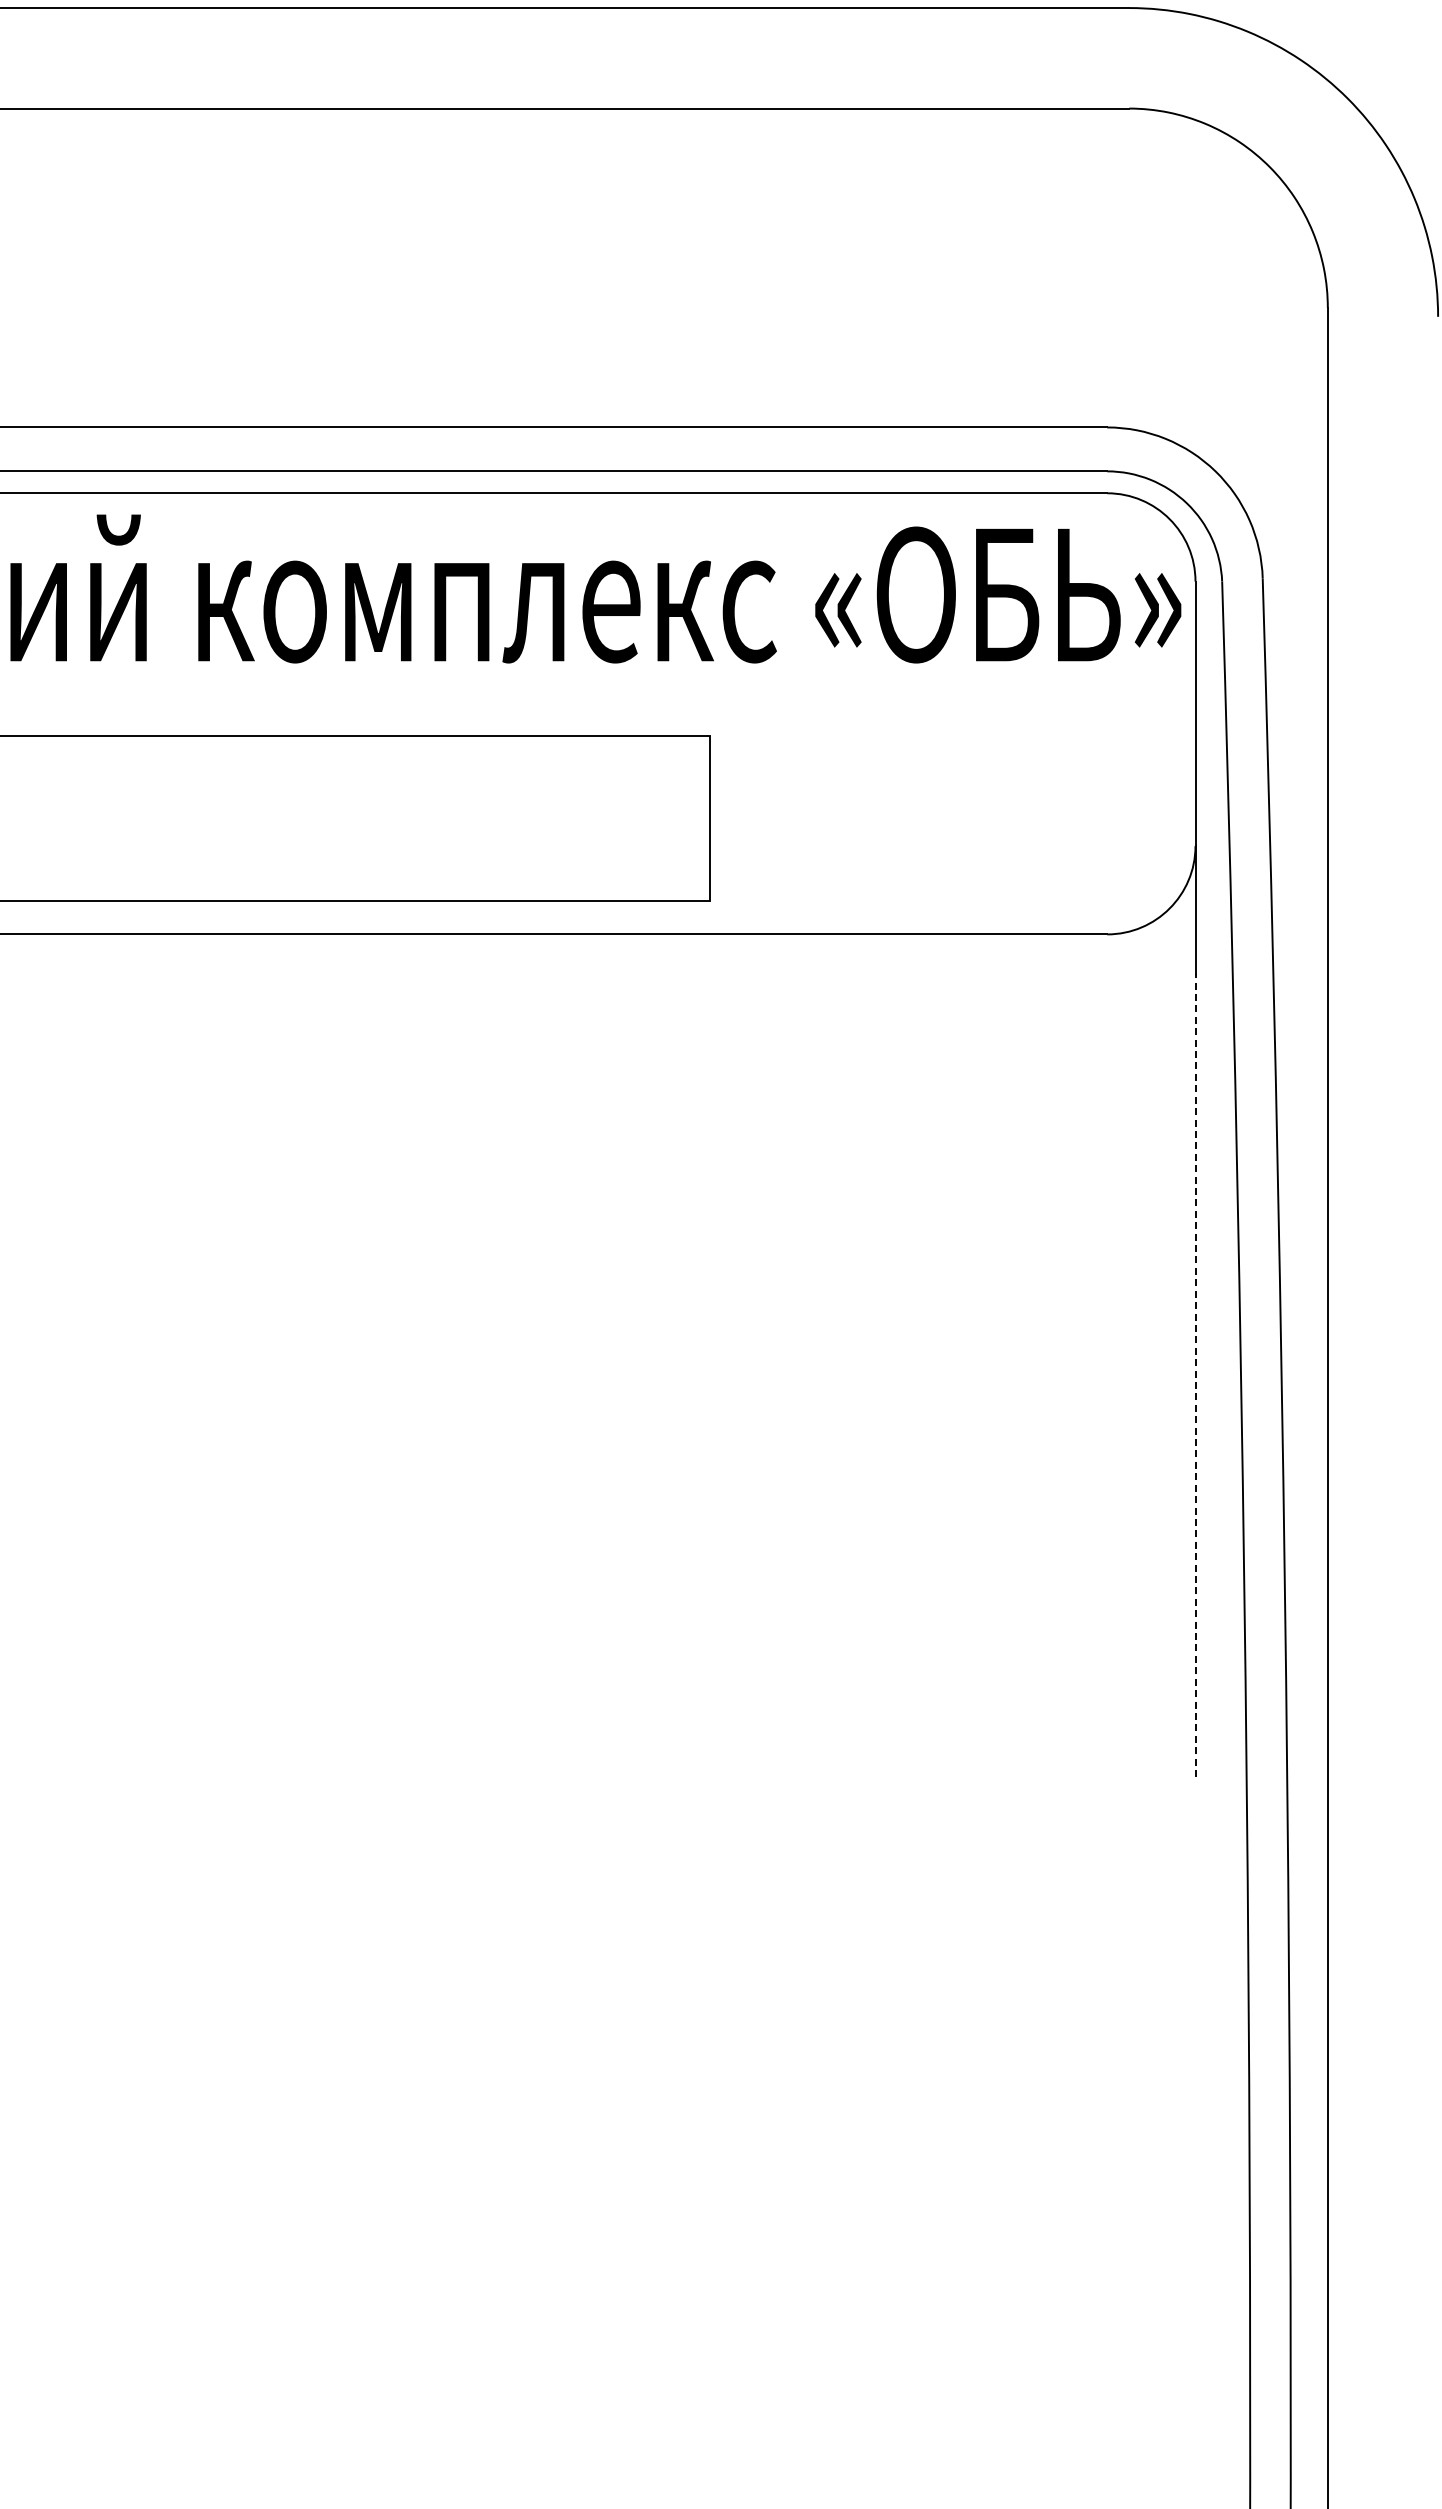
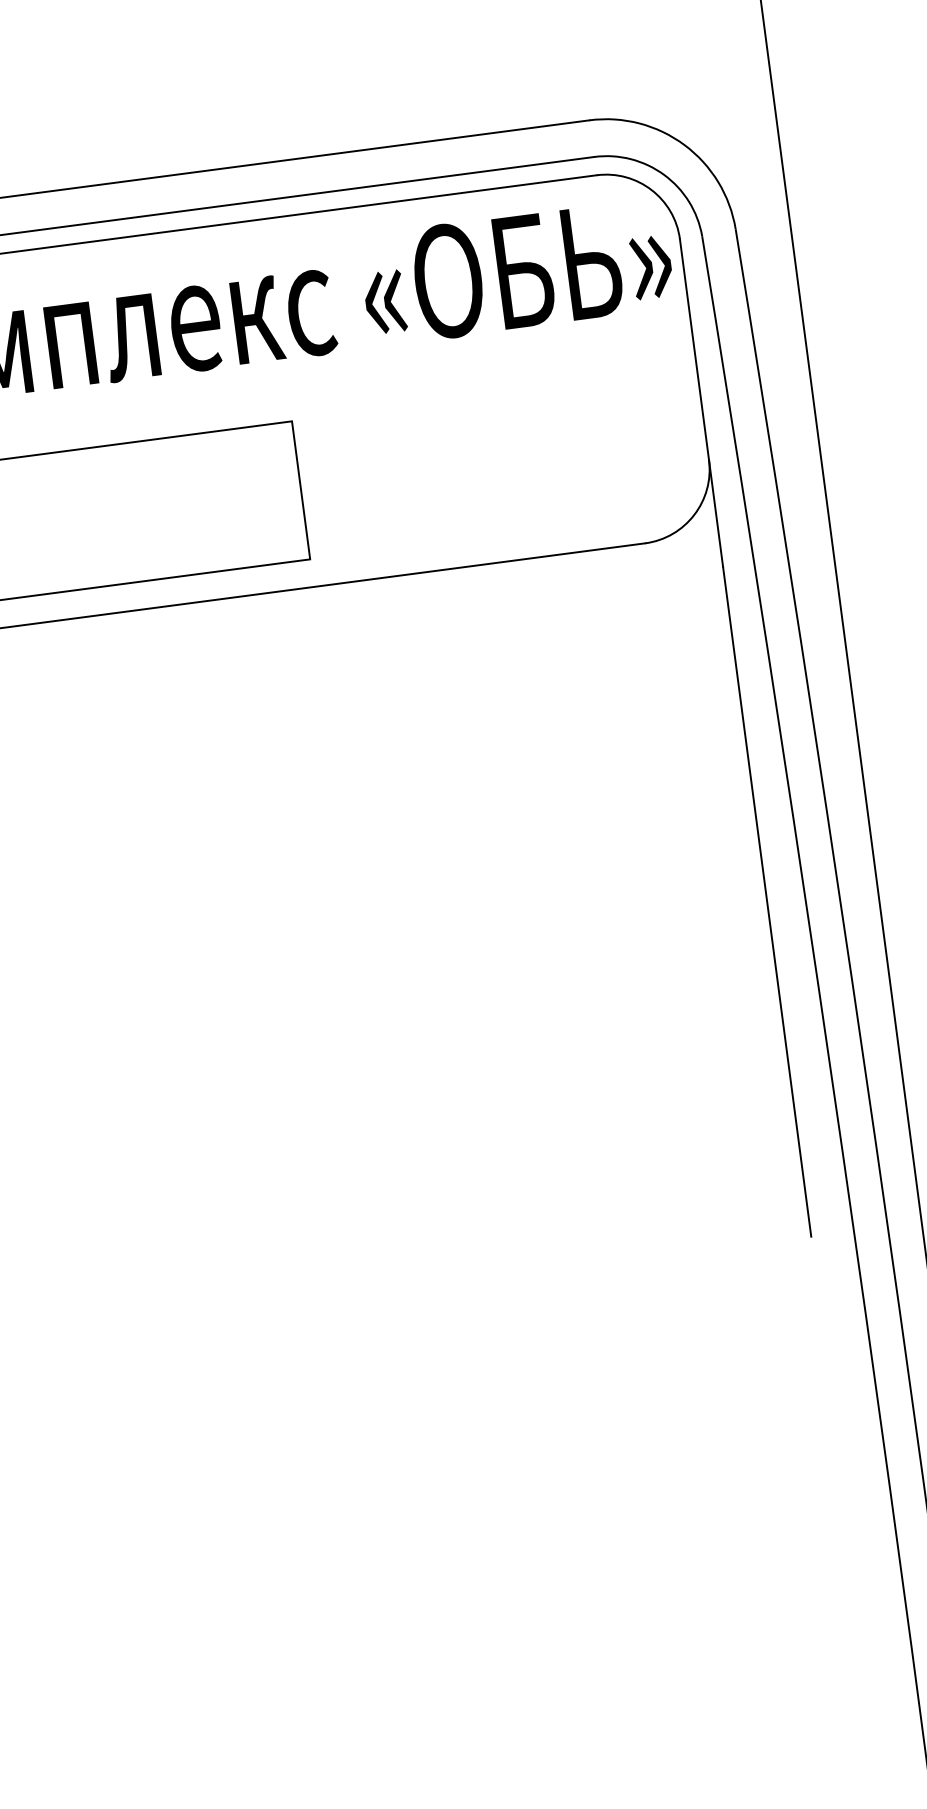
line: (1195, 1375) -> (767, 901), dashed -> solid

